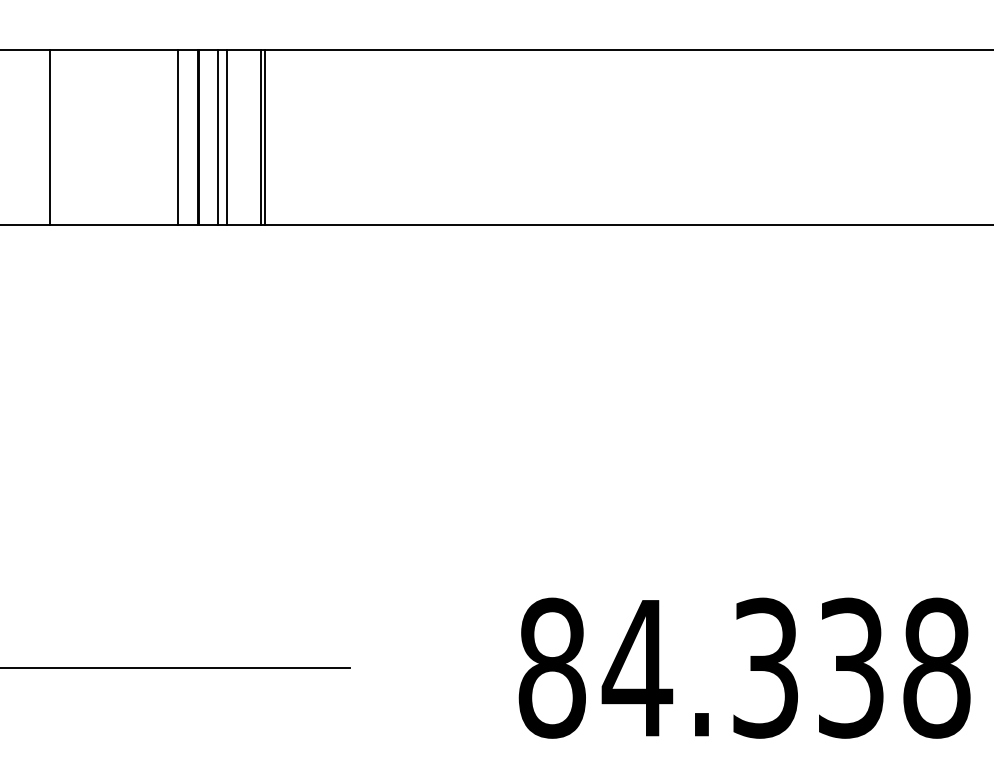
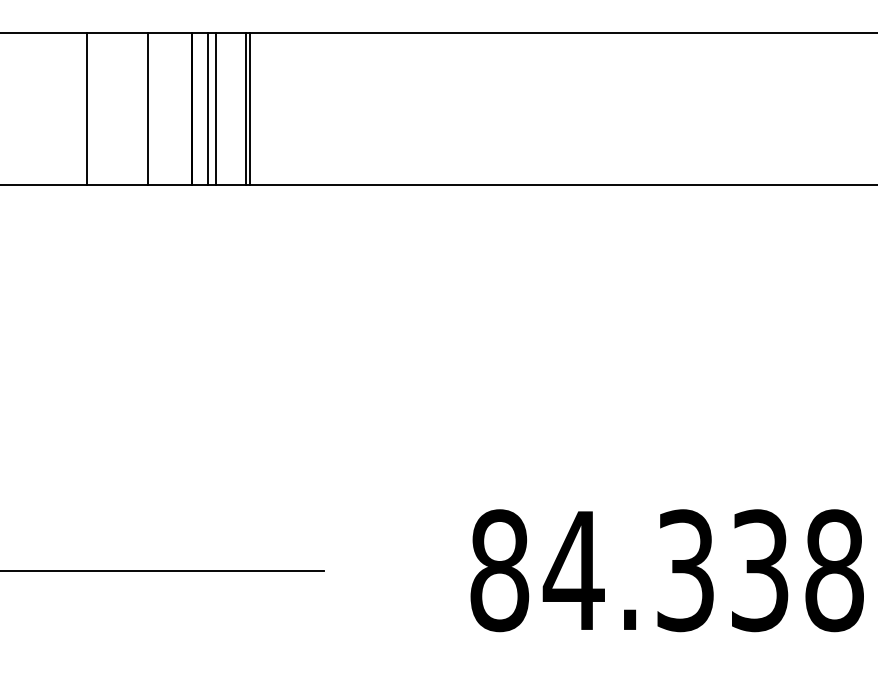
line: (50, 137) -> (86, 108), moved
line: (177, 137) -> (147, 108), moved

